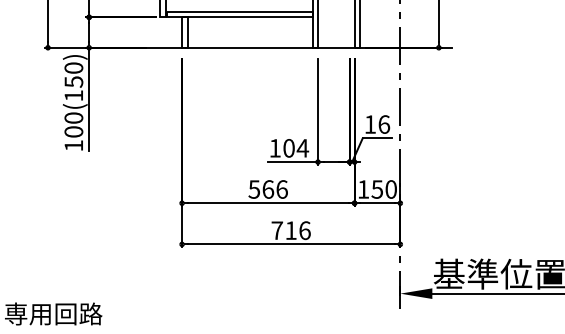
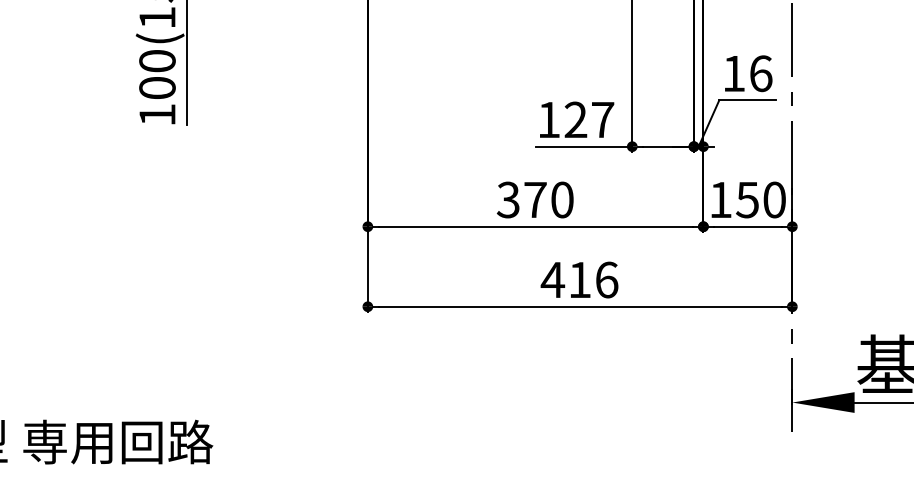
text: (296, 148) -> (590, 120), 104 -> 127
text: (268, 189) -> (535, 199), 566 -> 370
text: (277, 230) -> (553, 279), 716 -> 416

